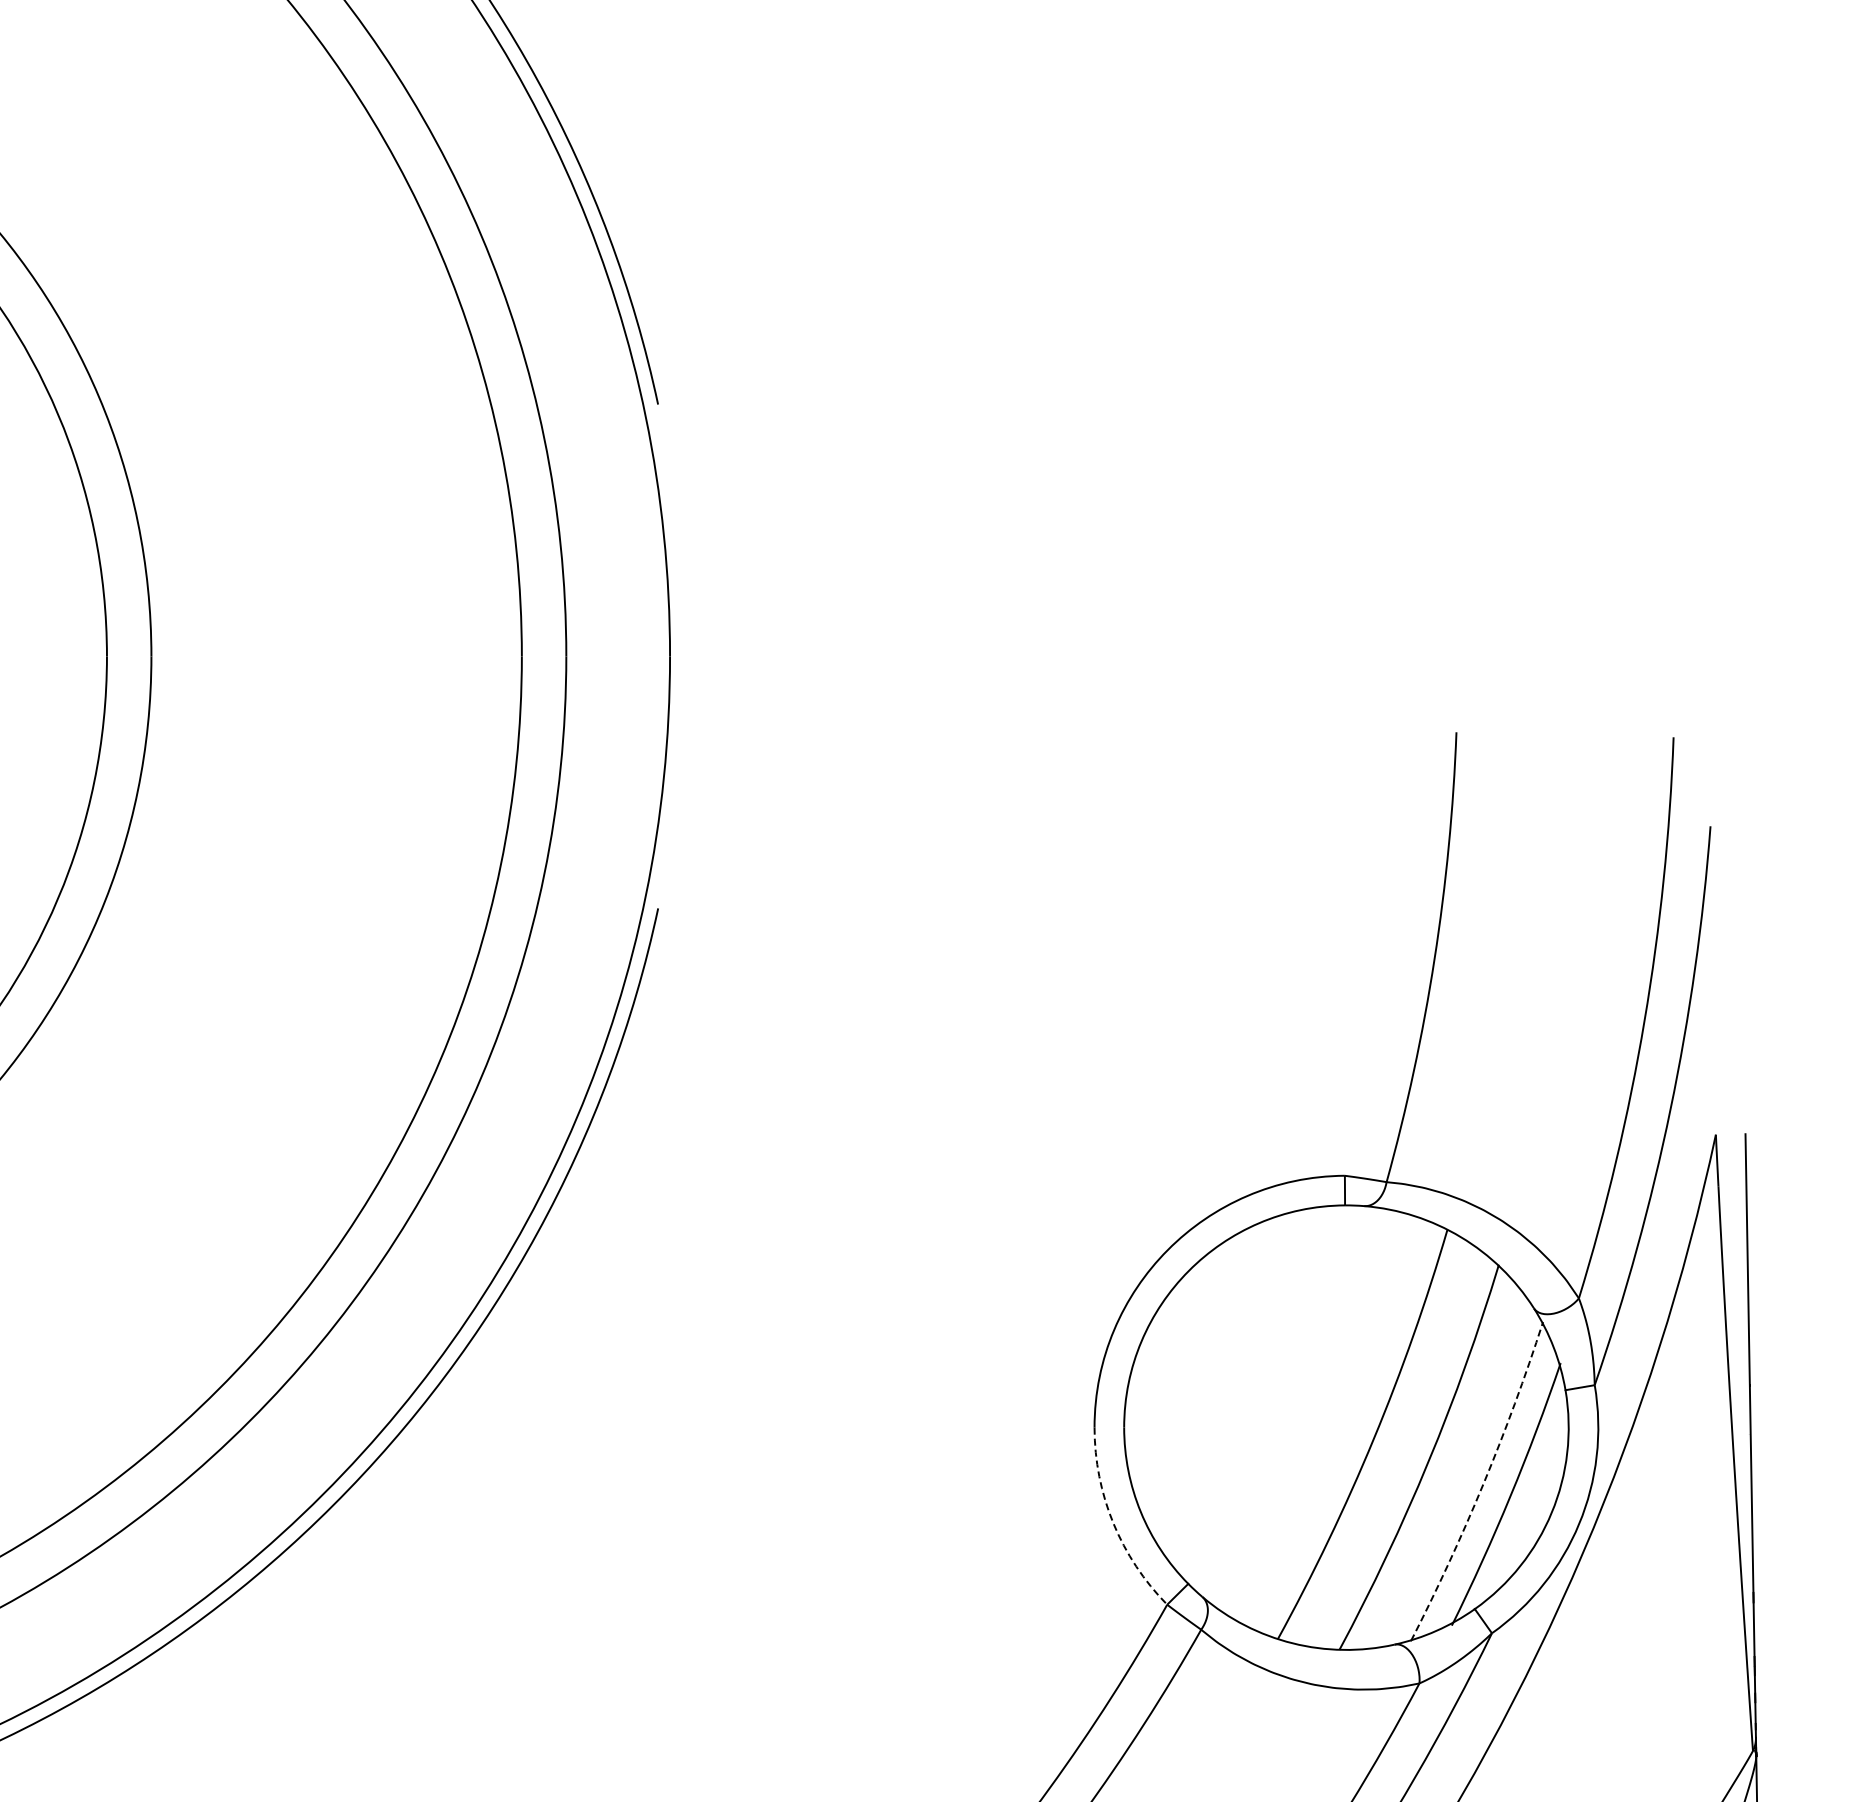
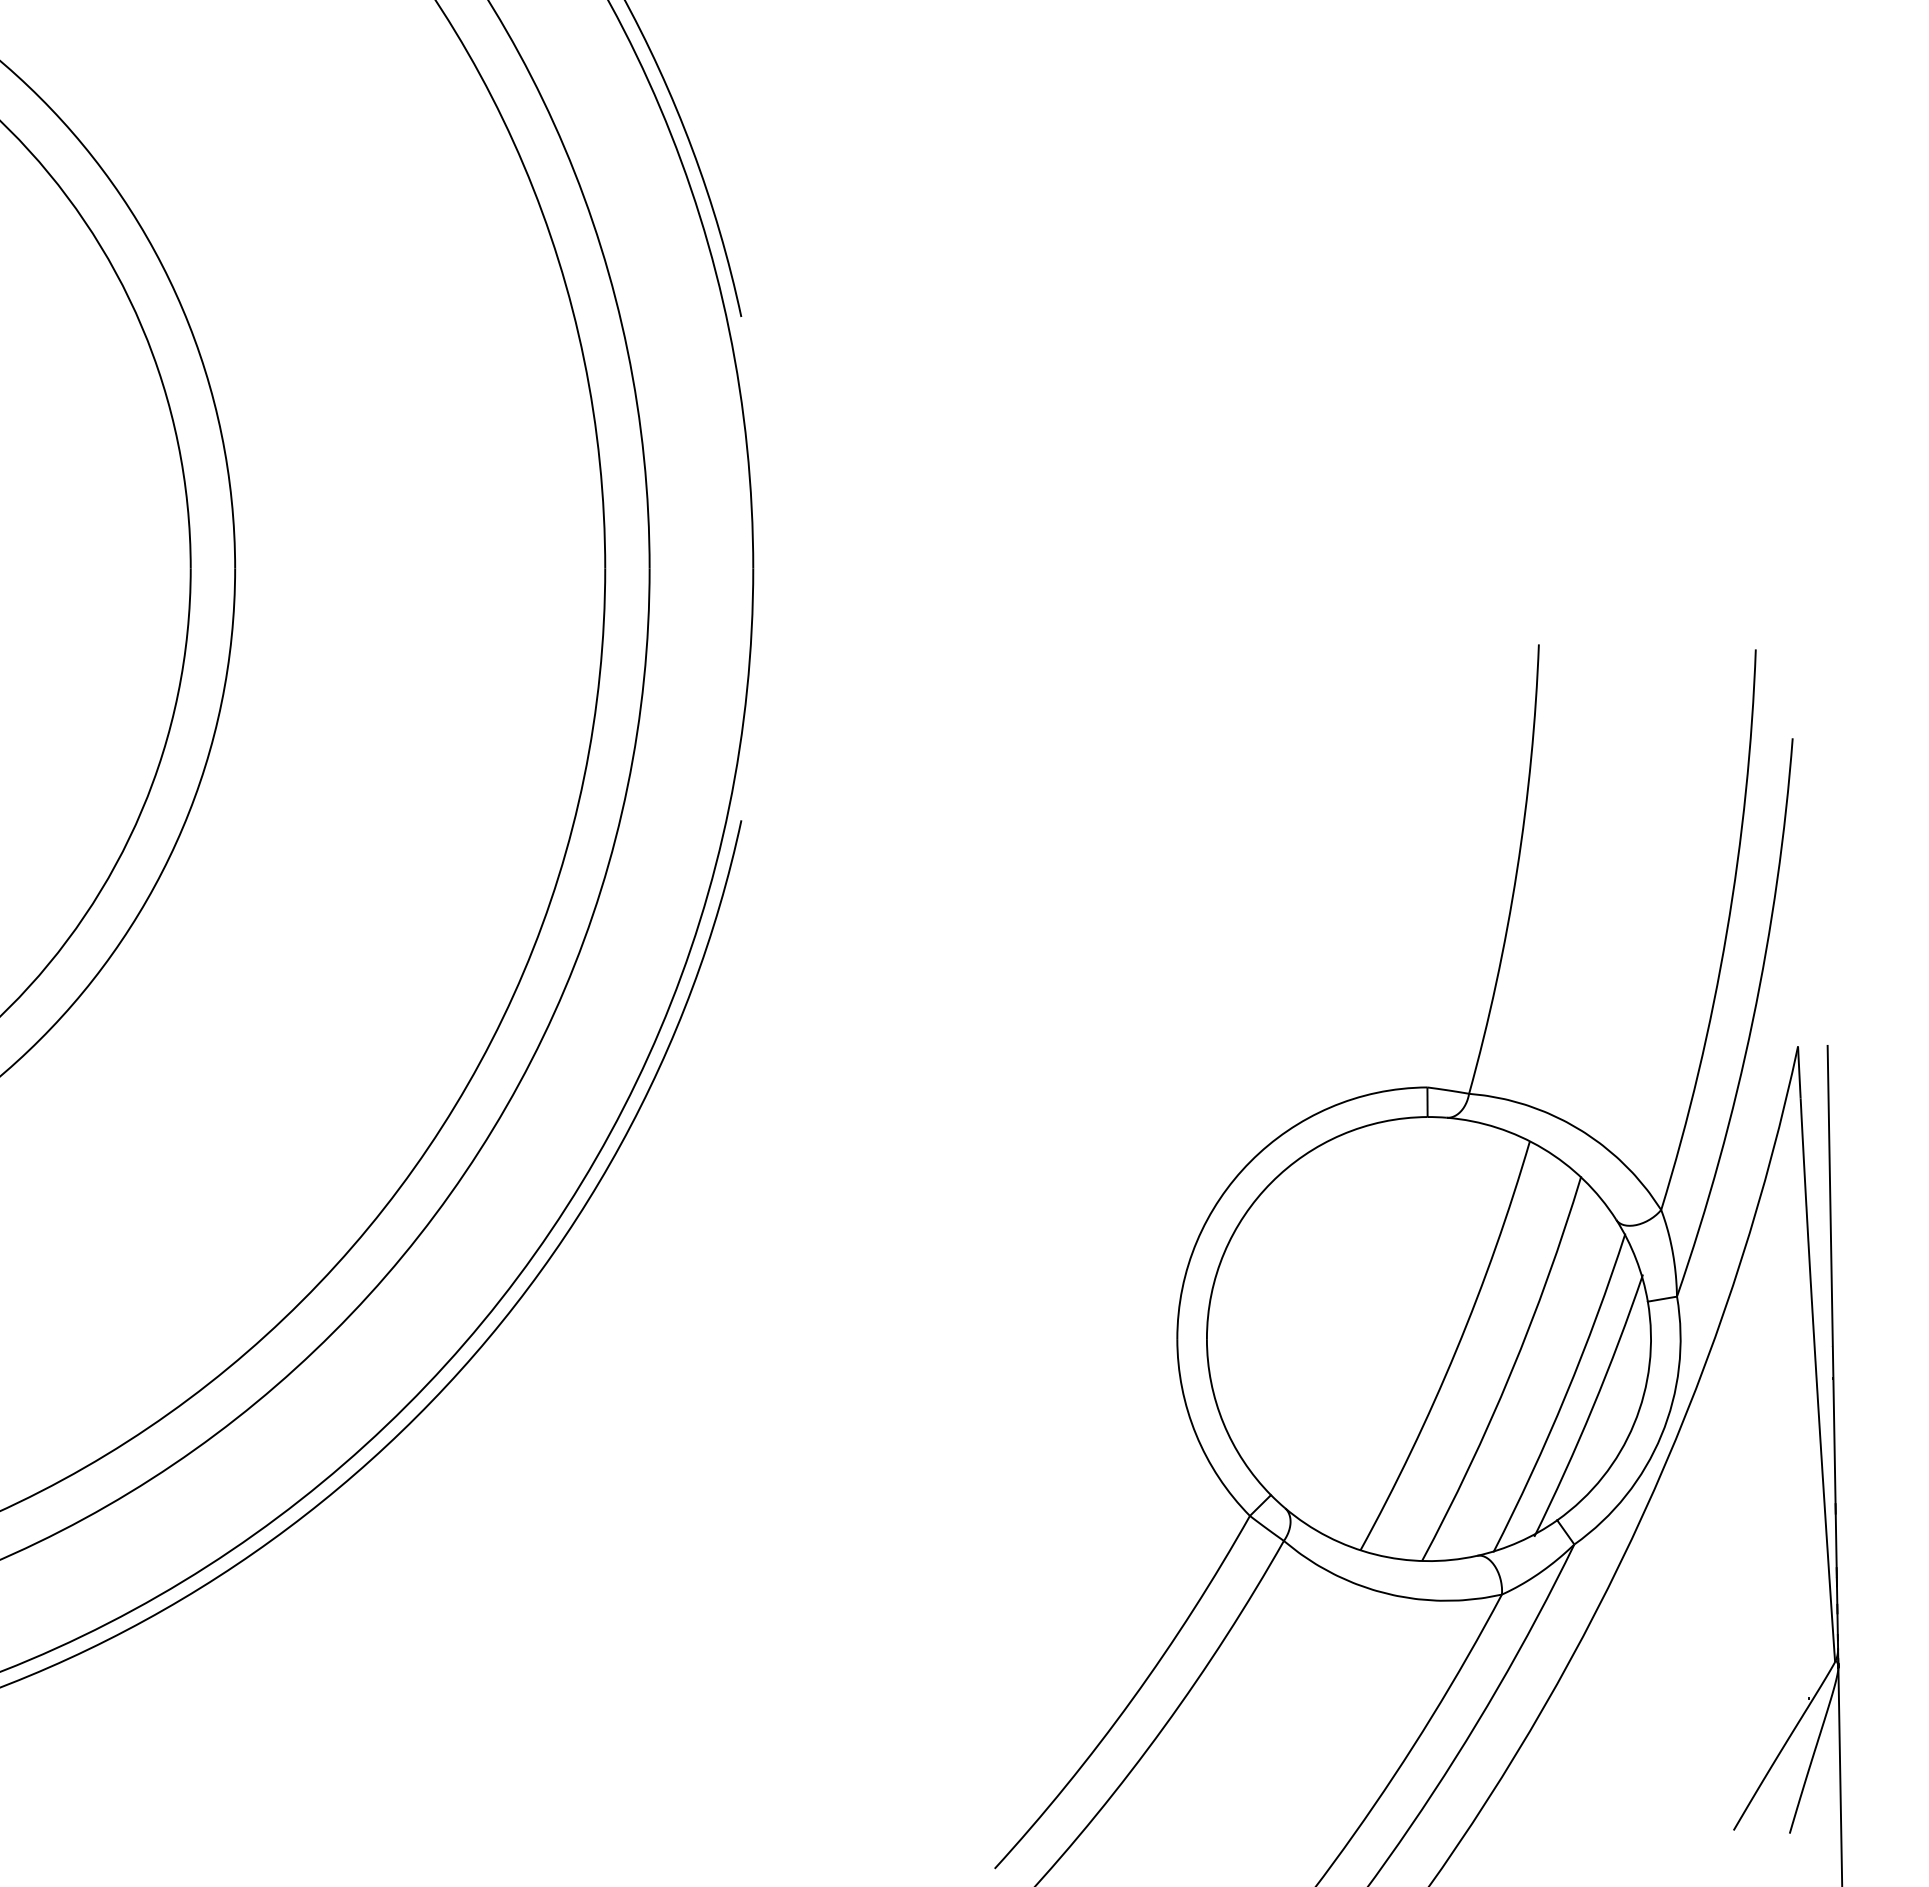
arc: (1483, 1484) -> (1565, 1395), dashed -> solid
arc: (1113, 1523) -> (1196, 1434), dashed -> solid

